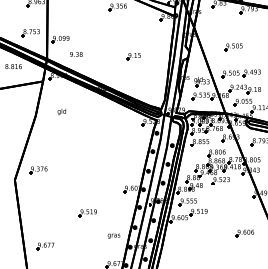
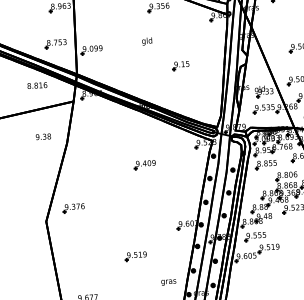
text: (76, 54) -> (43, 136), moved
text: (61, 111) -> (146, 41), moved
part: (99, 137) -> (144, 165), added

